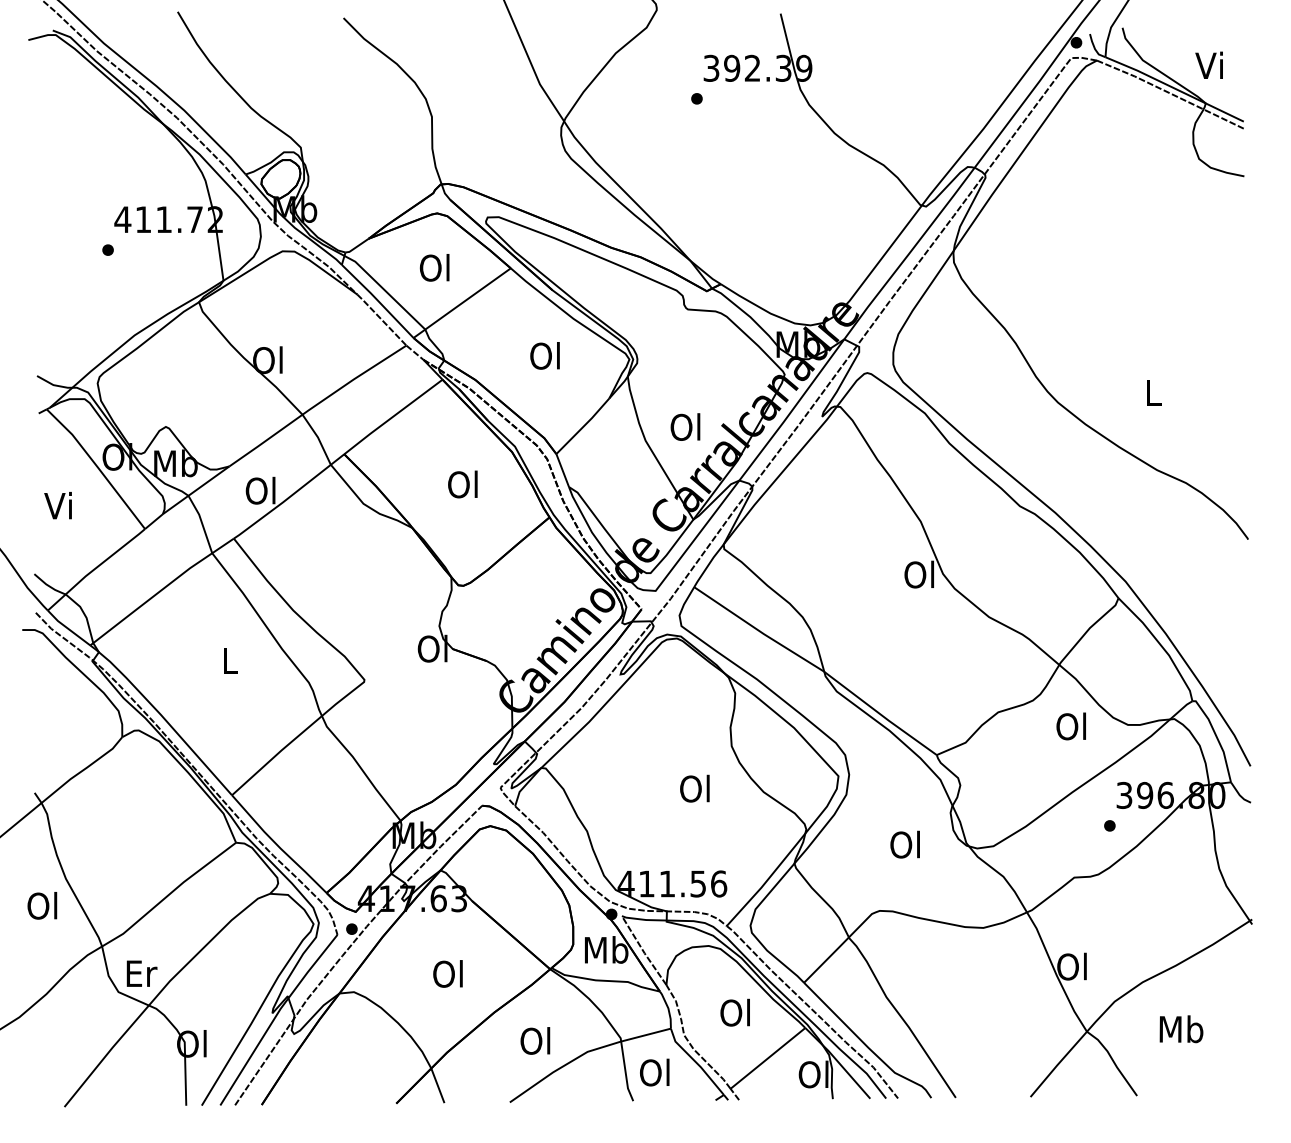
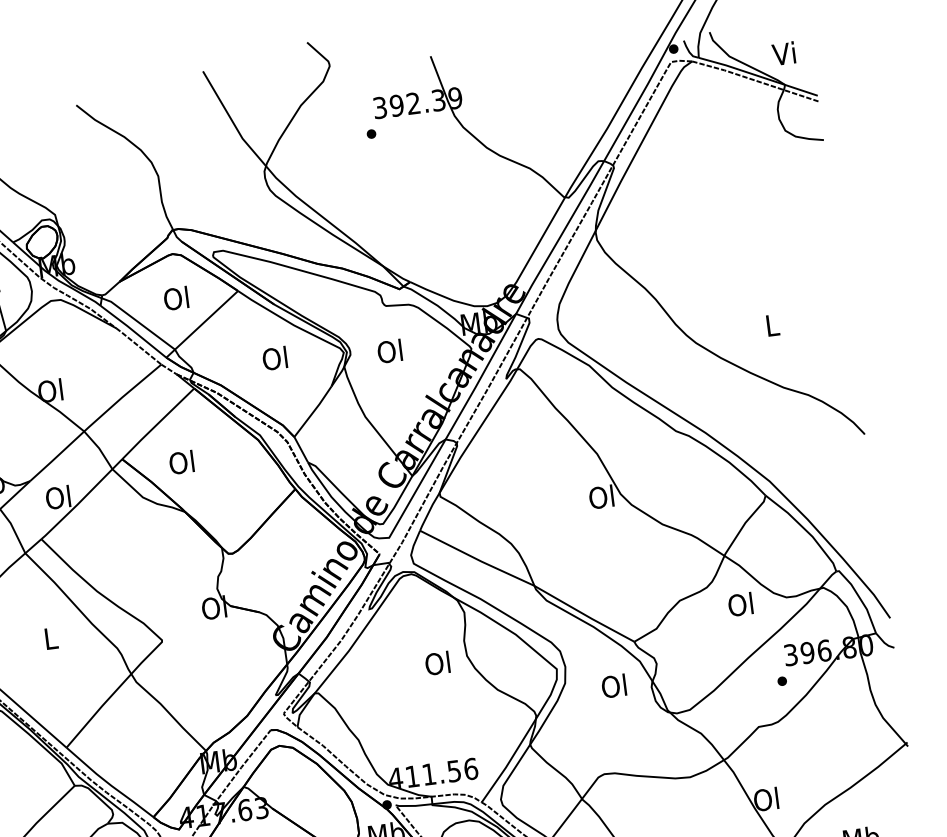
text: (685, 426) -> (389, 350), moved
text: (462, 484) -> (181, 462), moved
text: (694, 788) -> (437, 663), moved
text: (904, 844) -> (613, 686), moved

